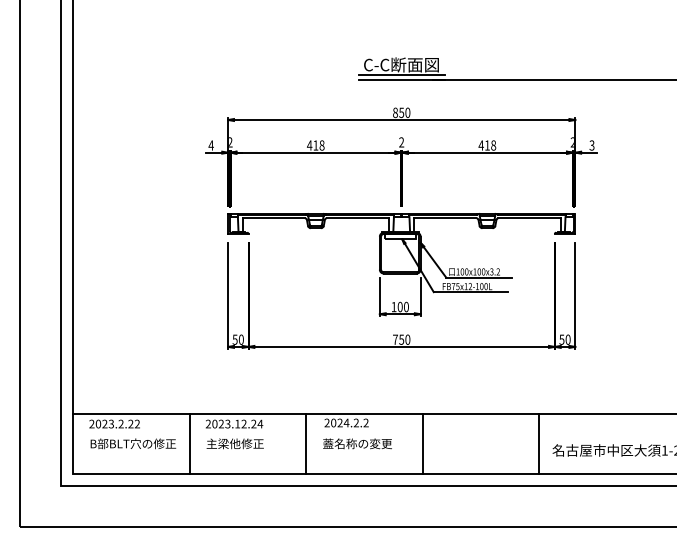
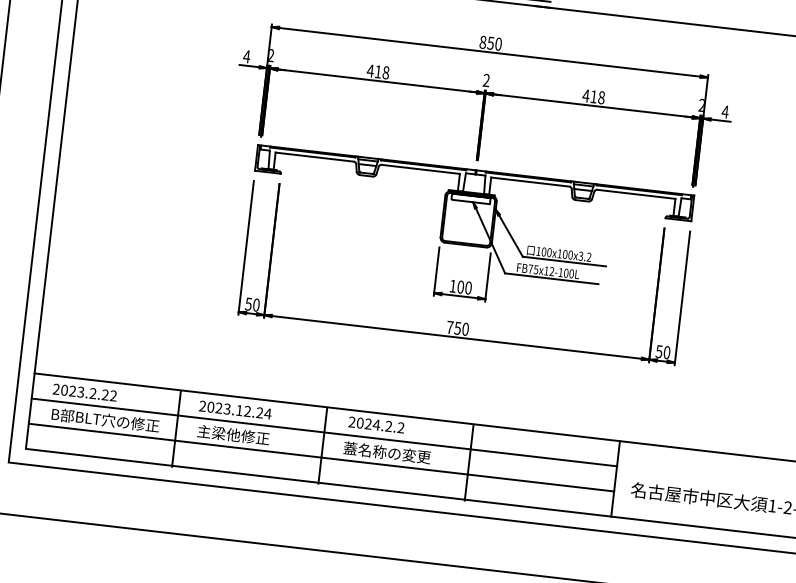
text: (591, 145) -> (724, 111), 3 -> 4
line: (306, 433) -> (324, 432), added
line: (306, 453) -> (321, 457), added

